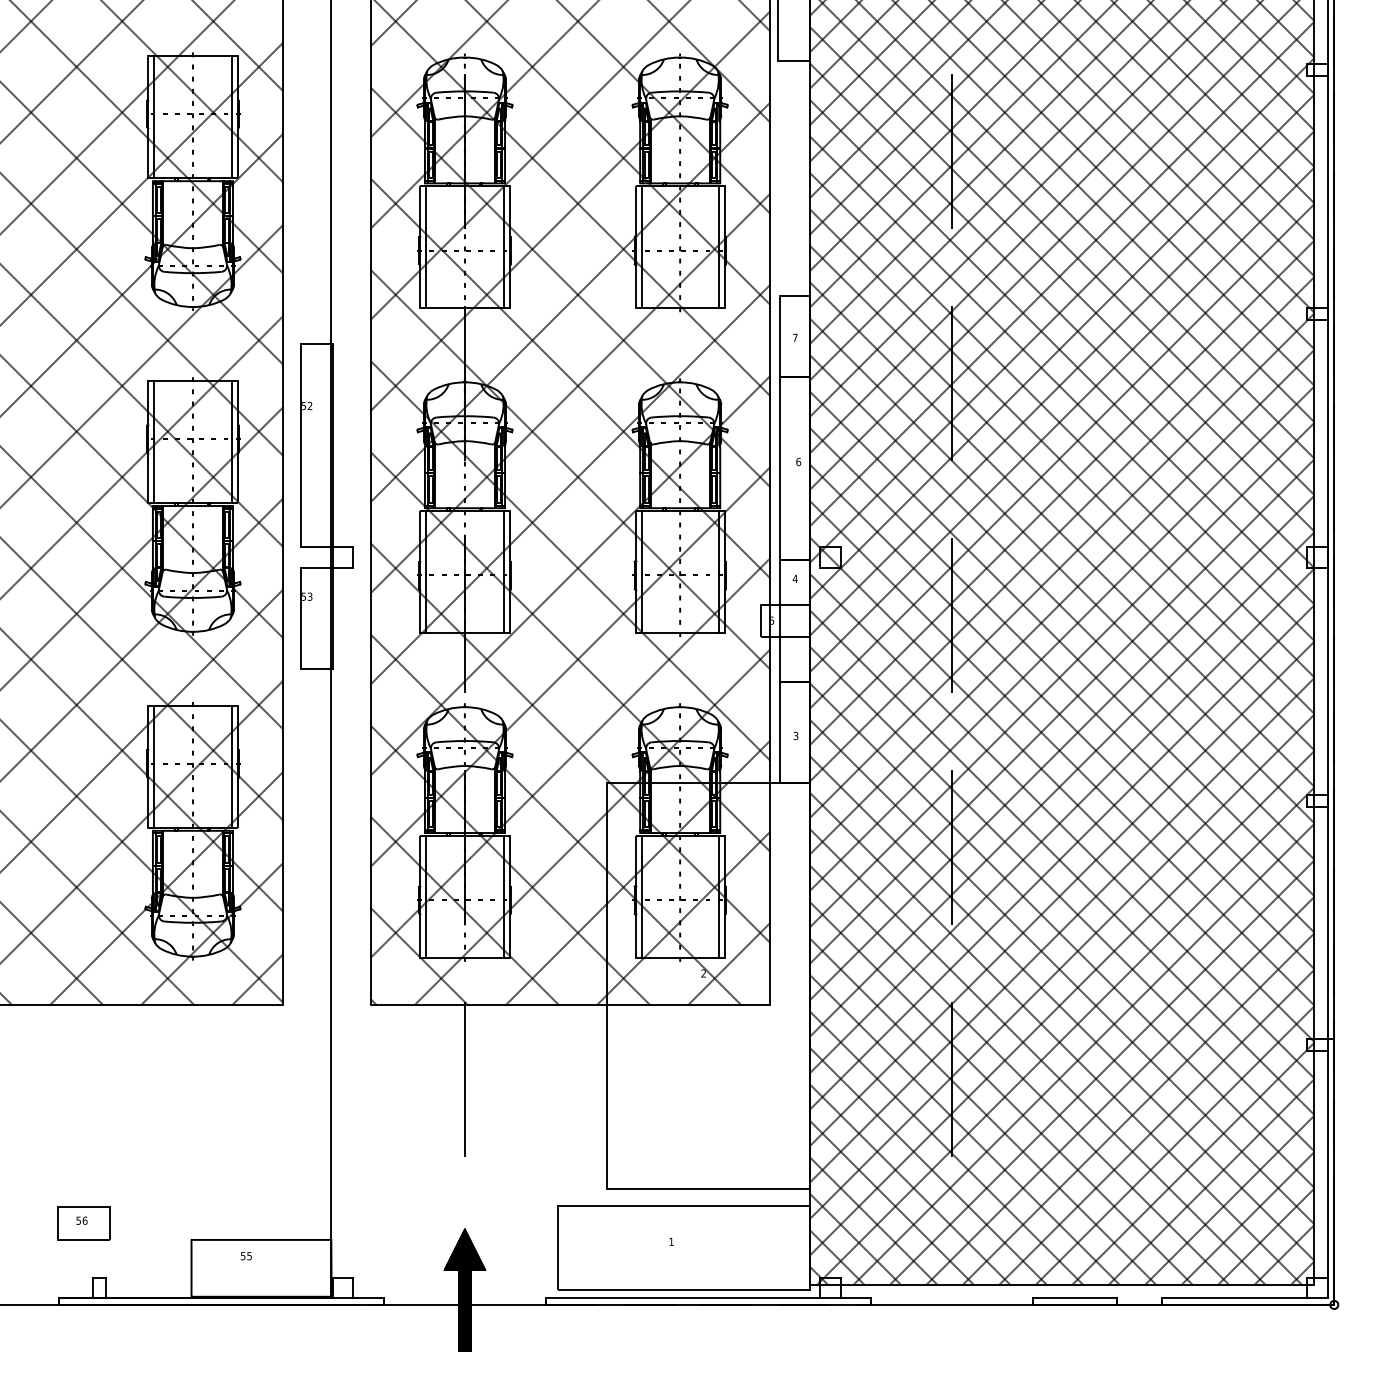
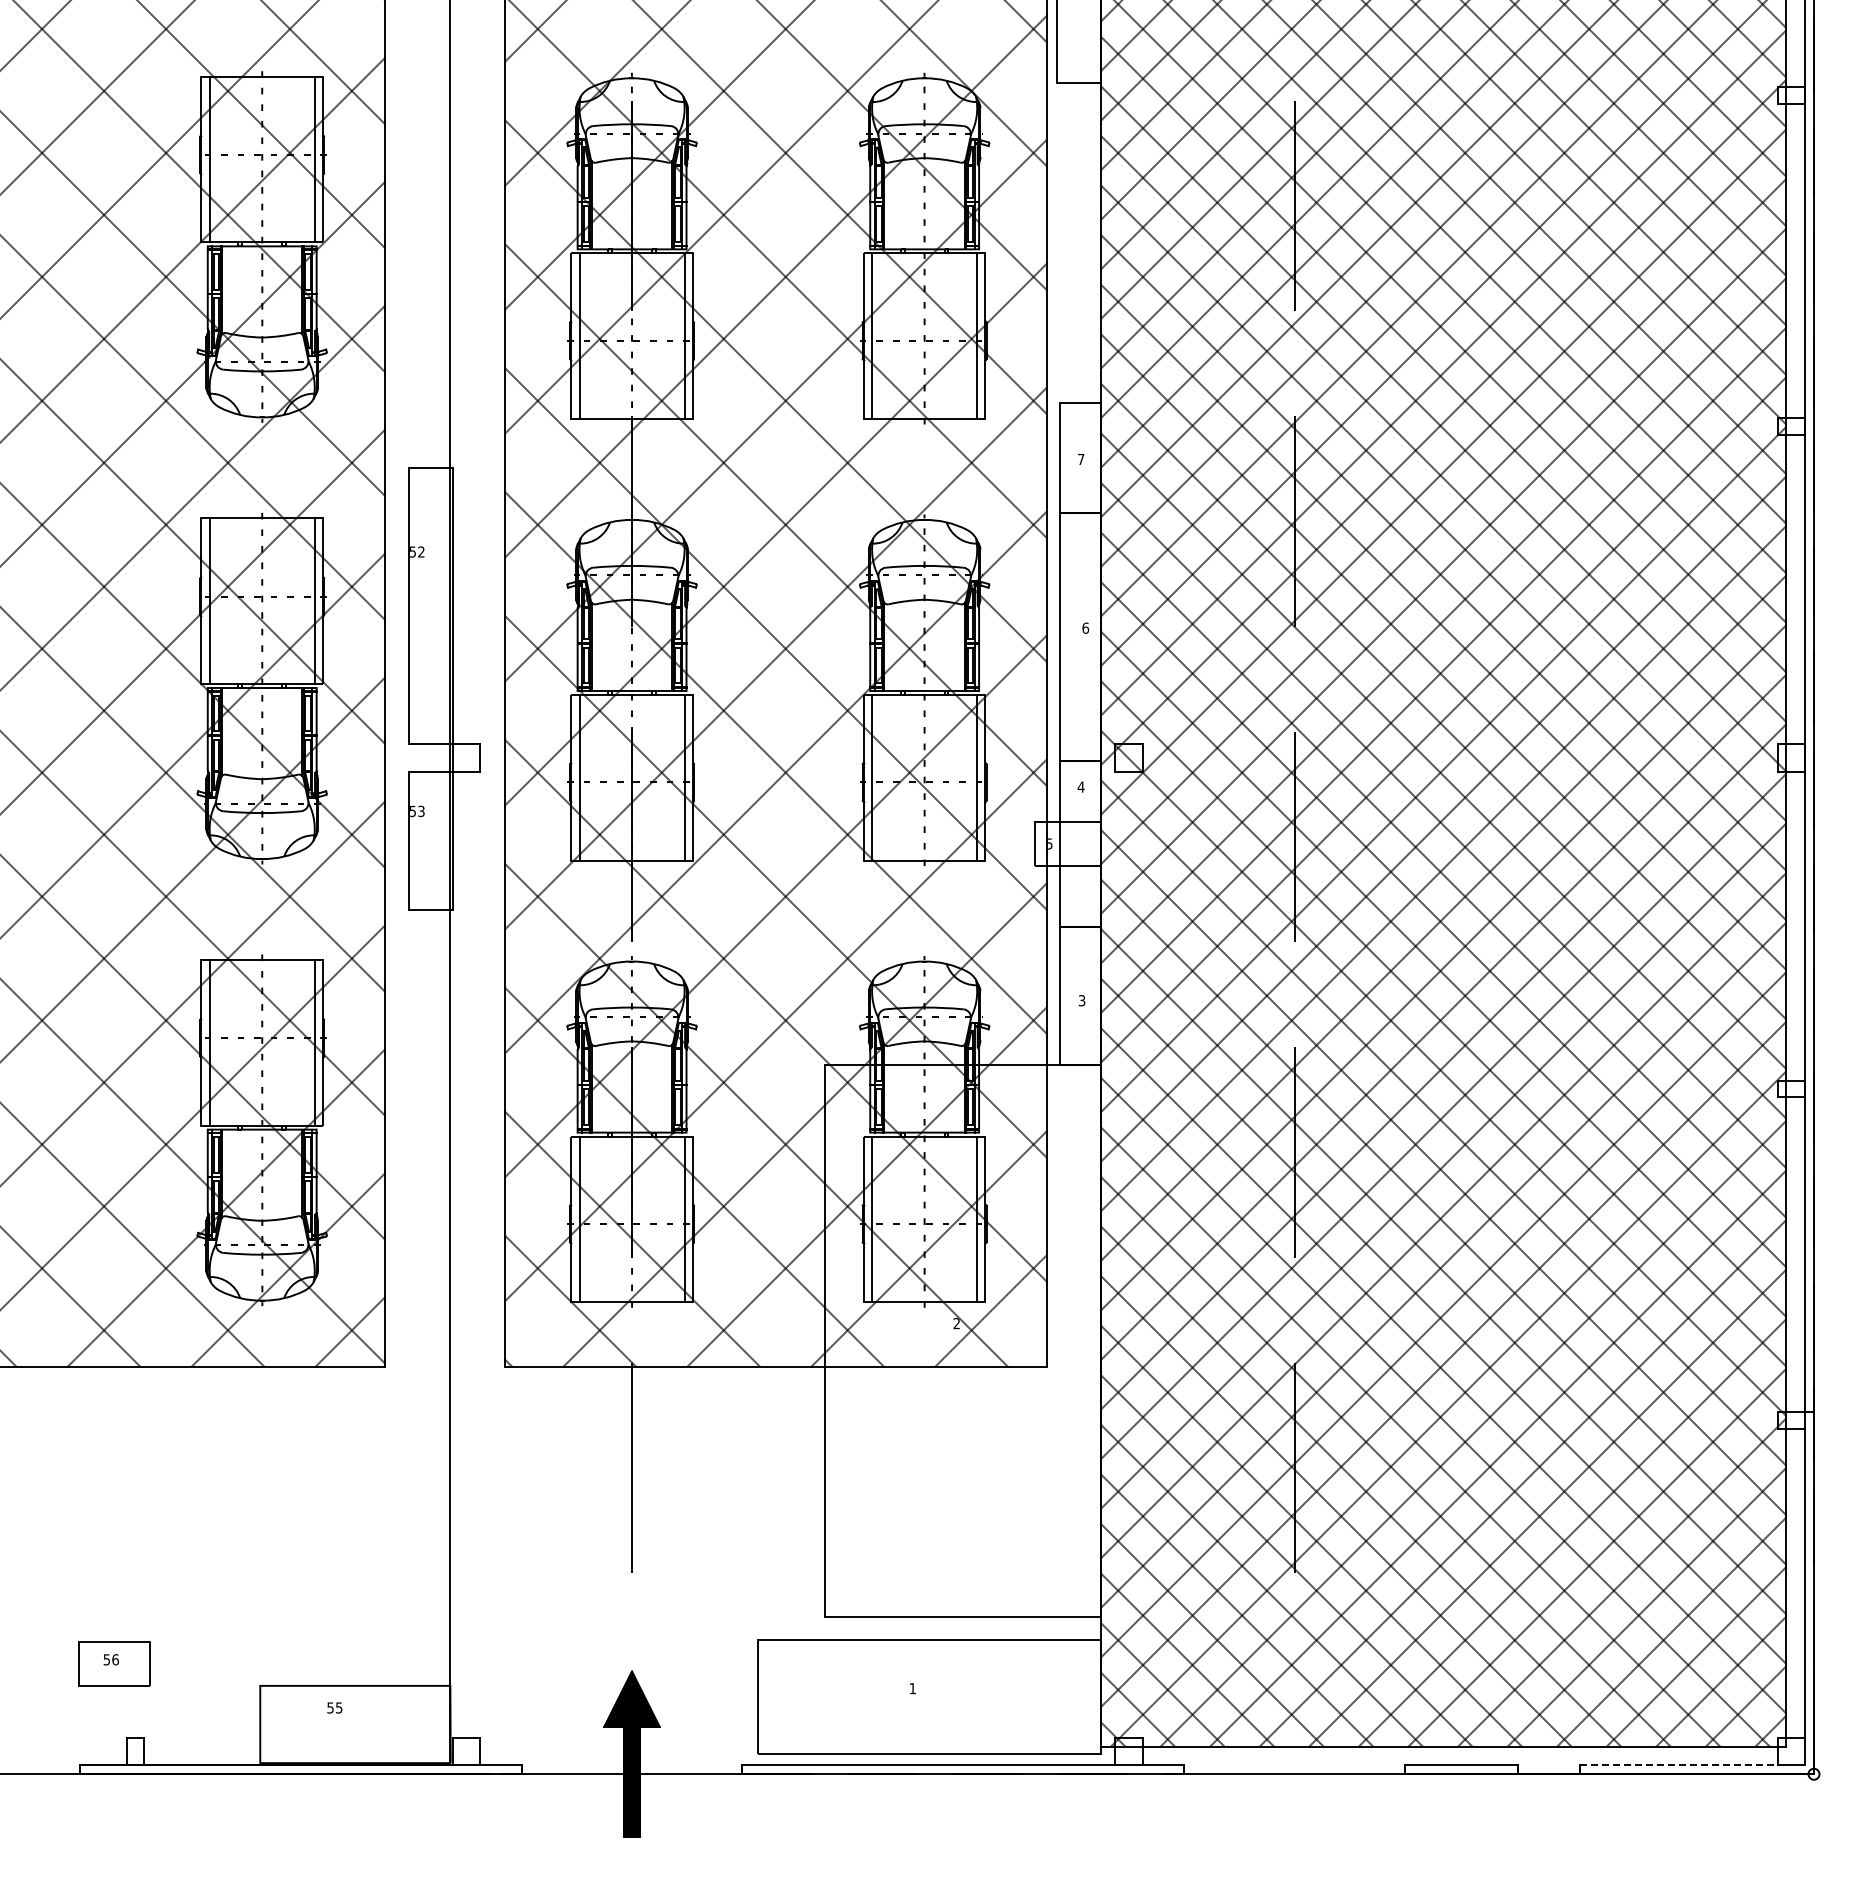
line: (1234, 1298) -> (1678, 1765), solid -> dashed

